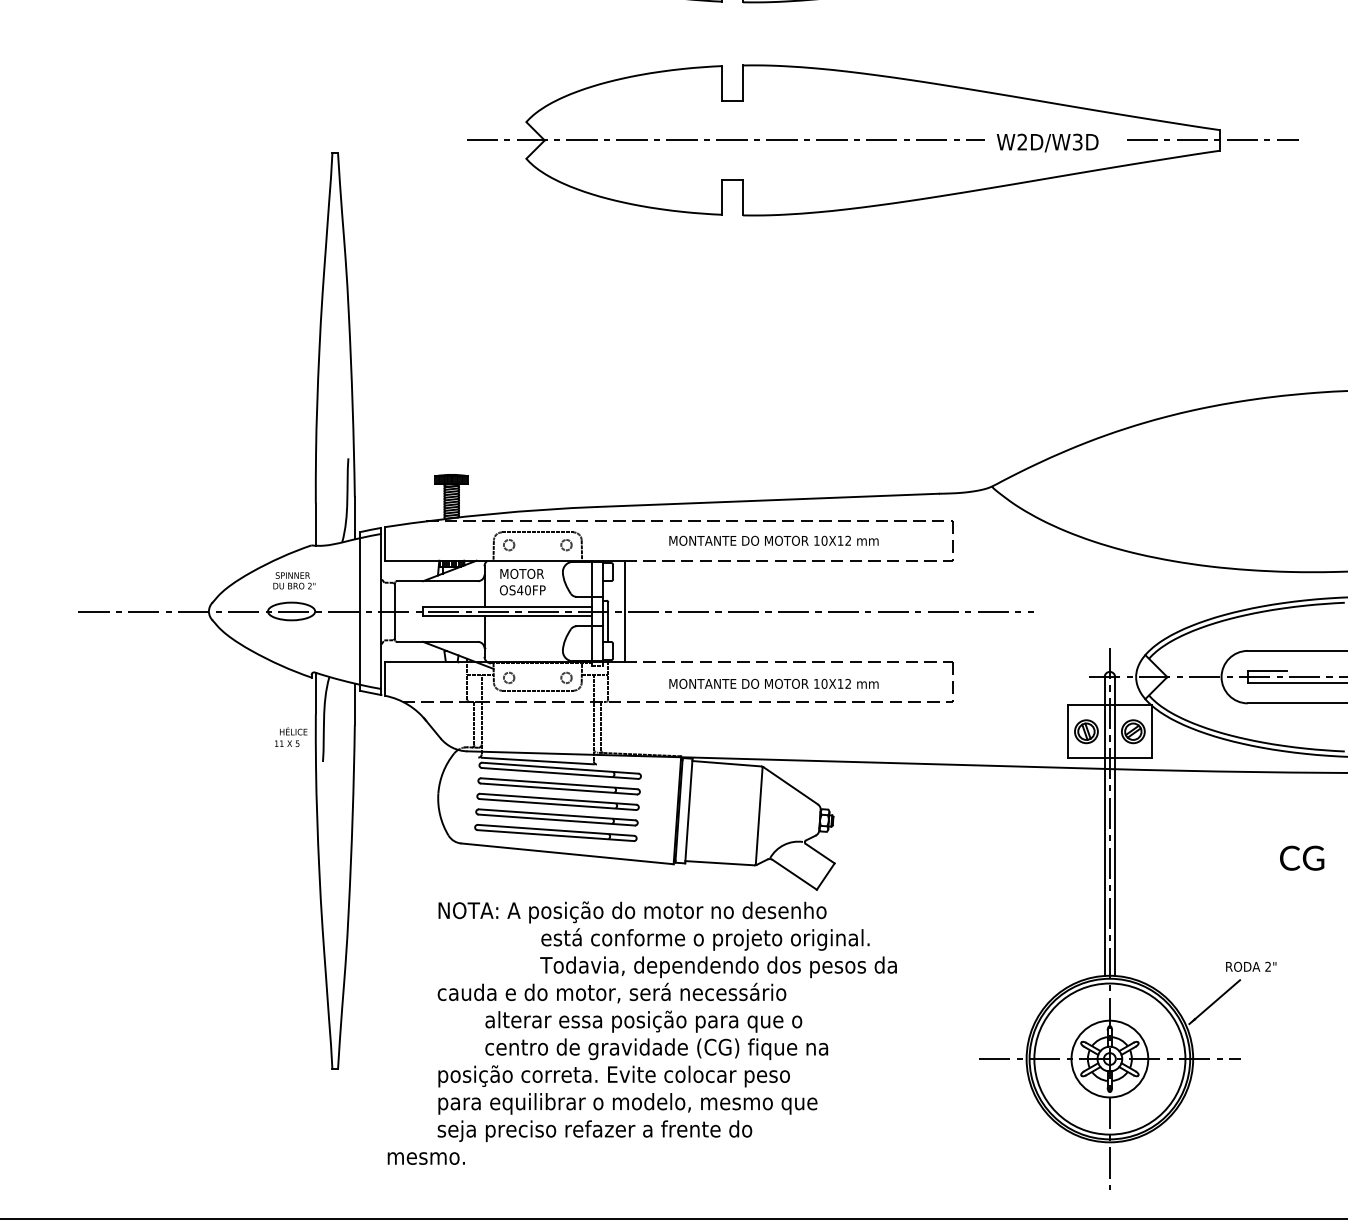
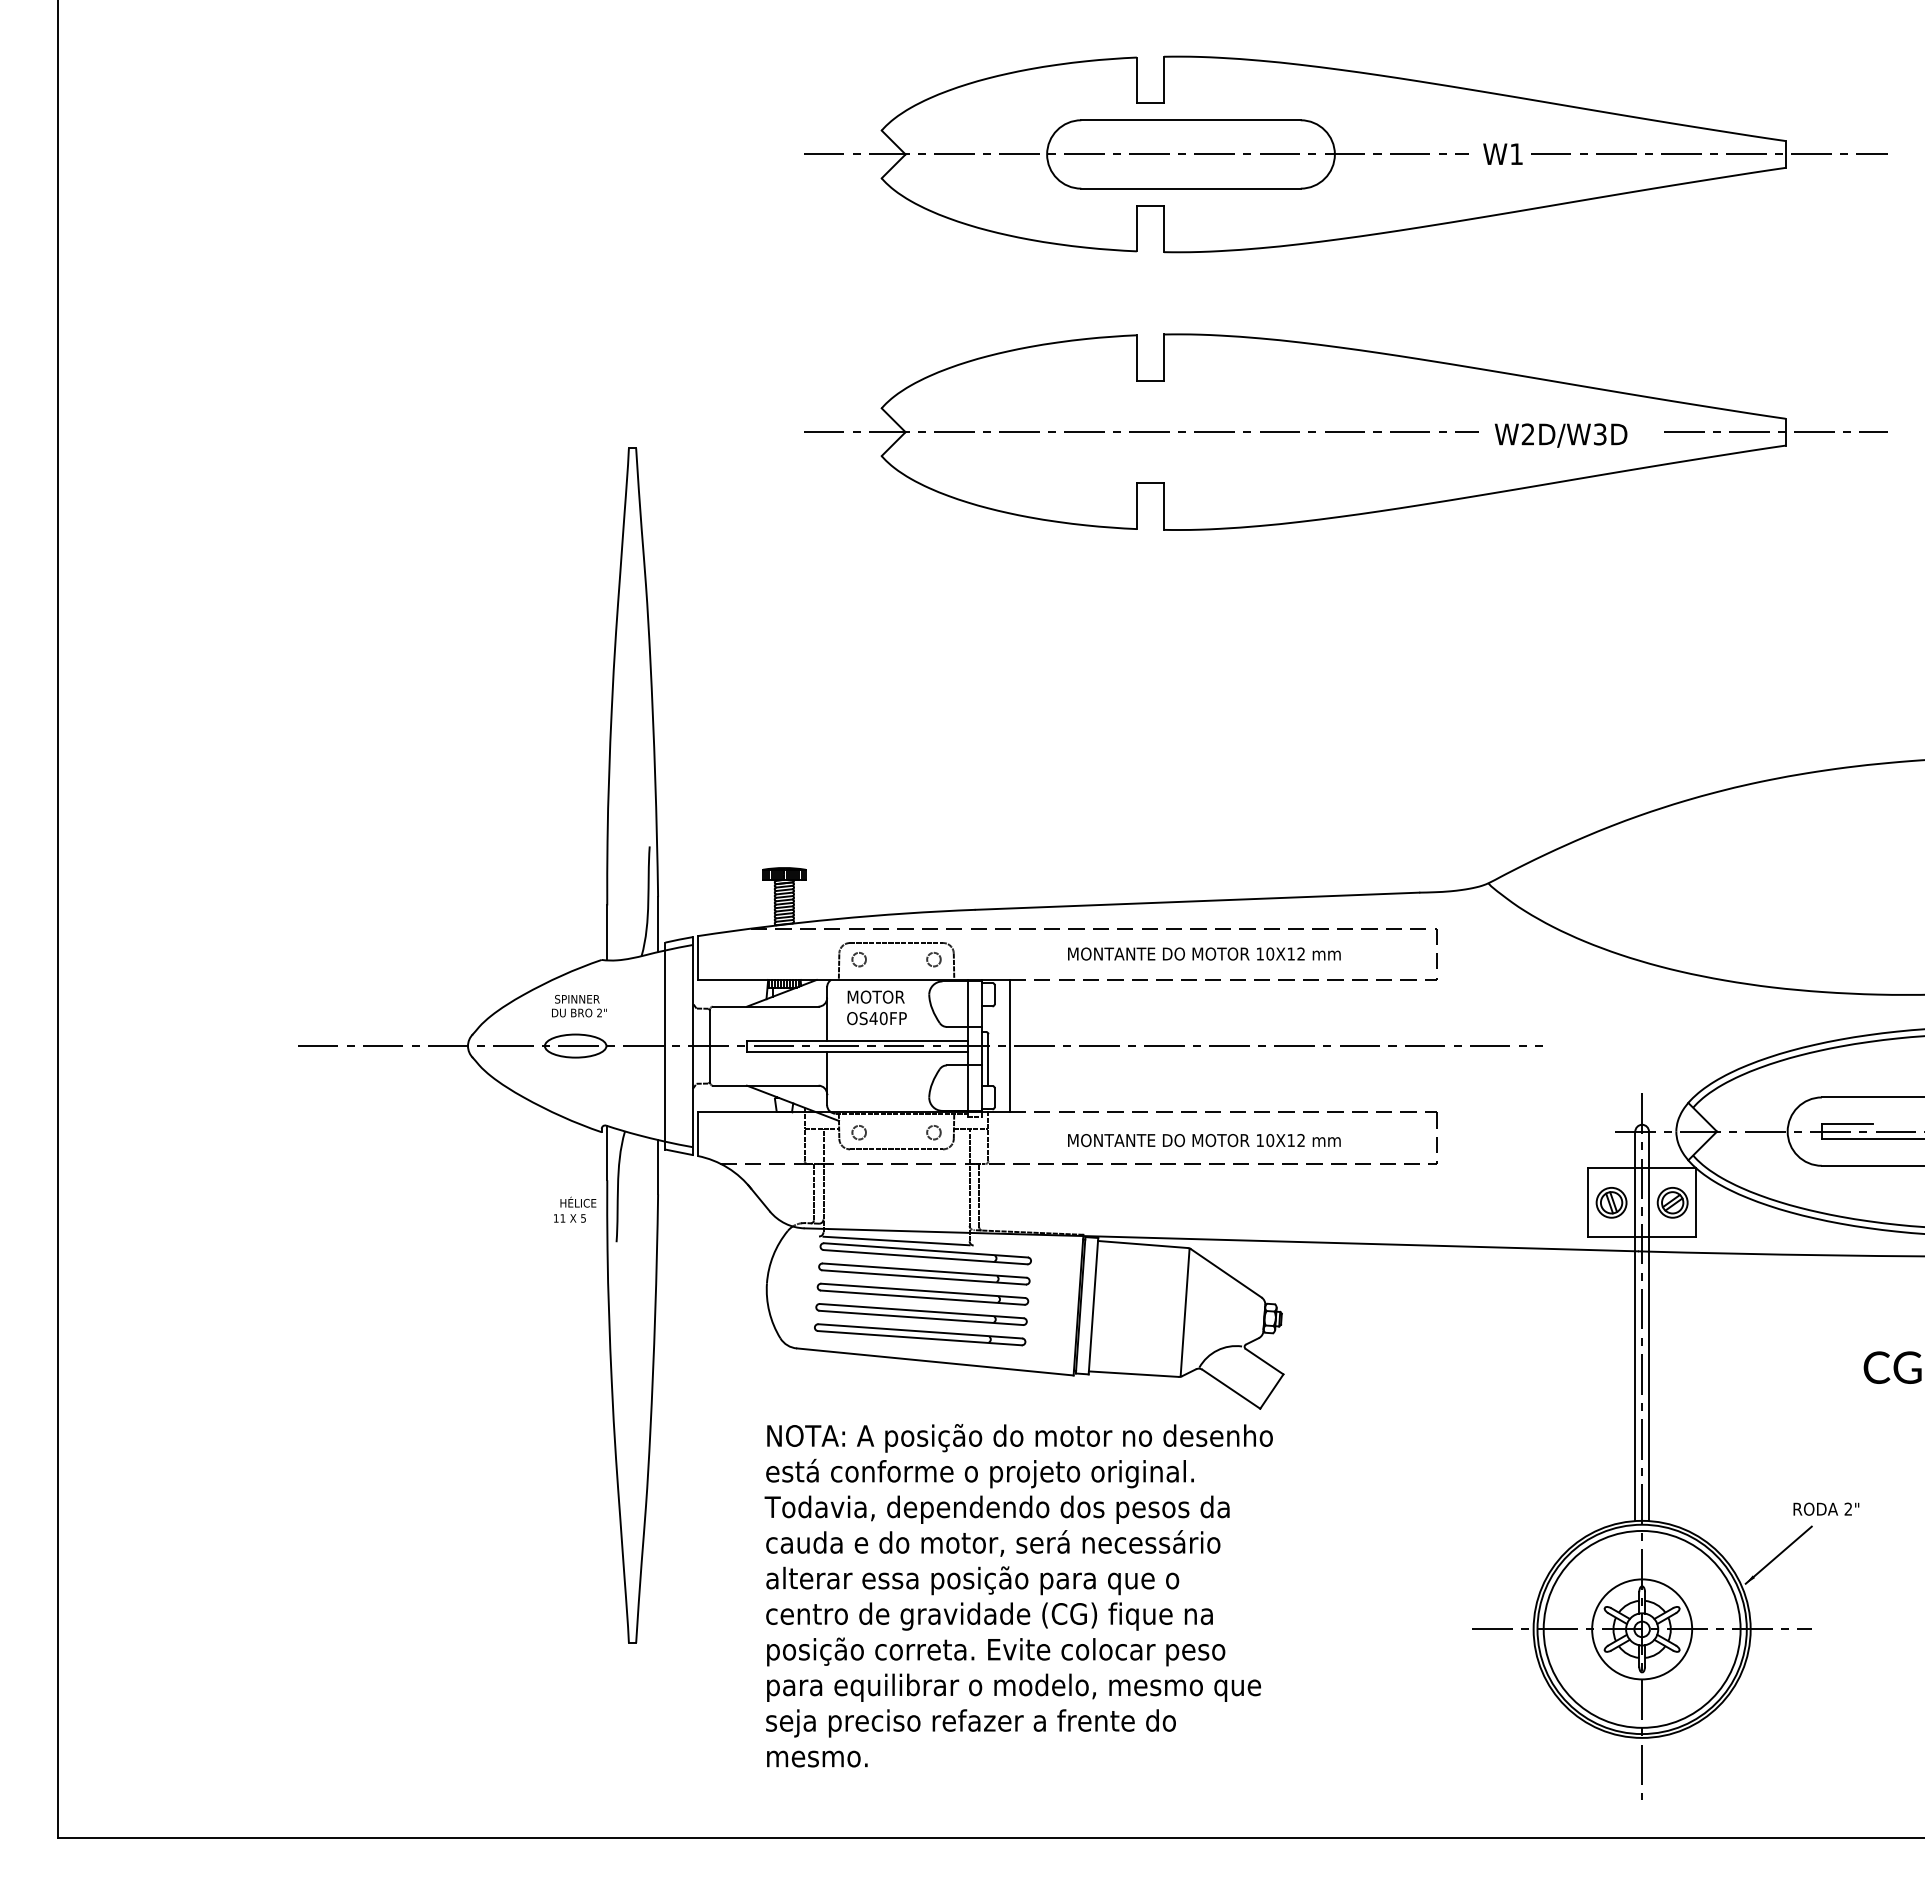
text: (718, 952) -> (996, 1490), moved
text: (656, 1035) -> (989, 1598), moved
text: (426, 1158) -> (817, 1758), moved

